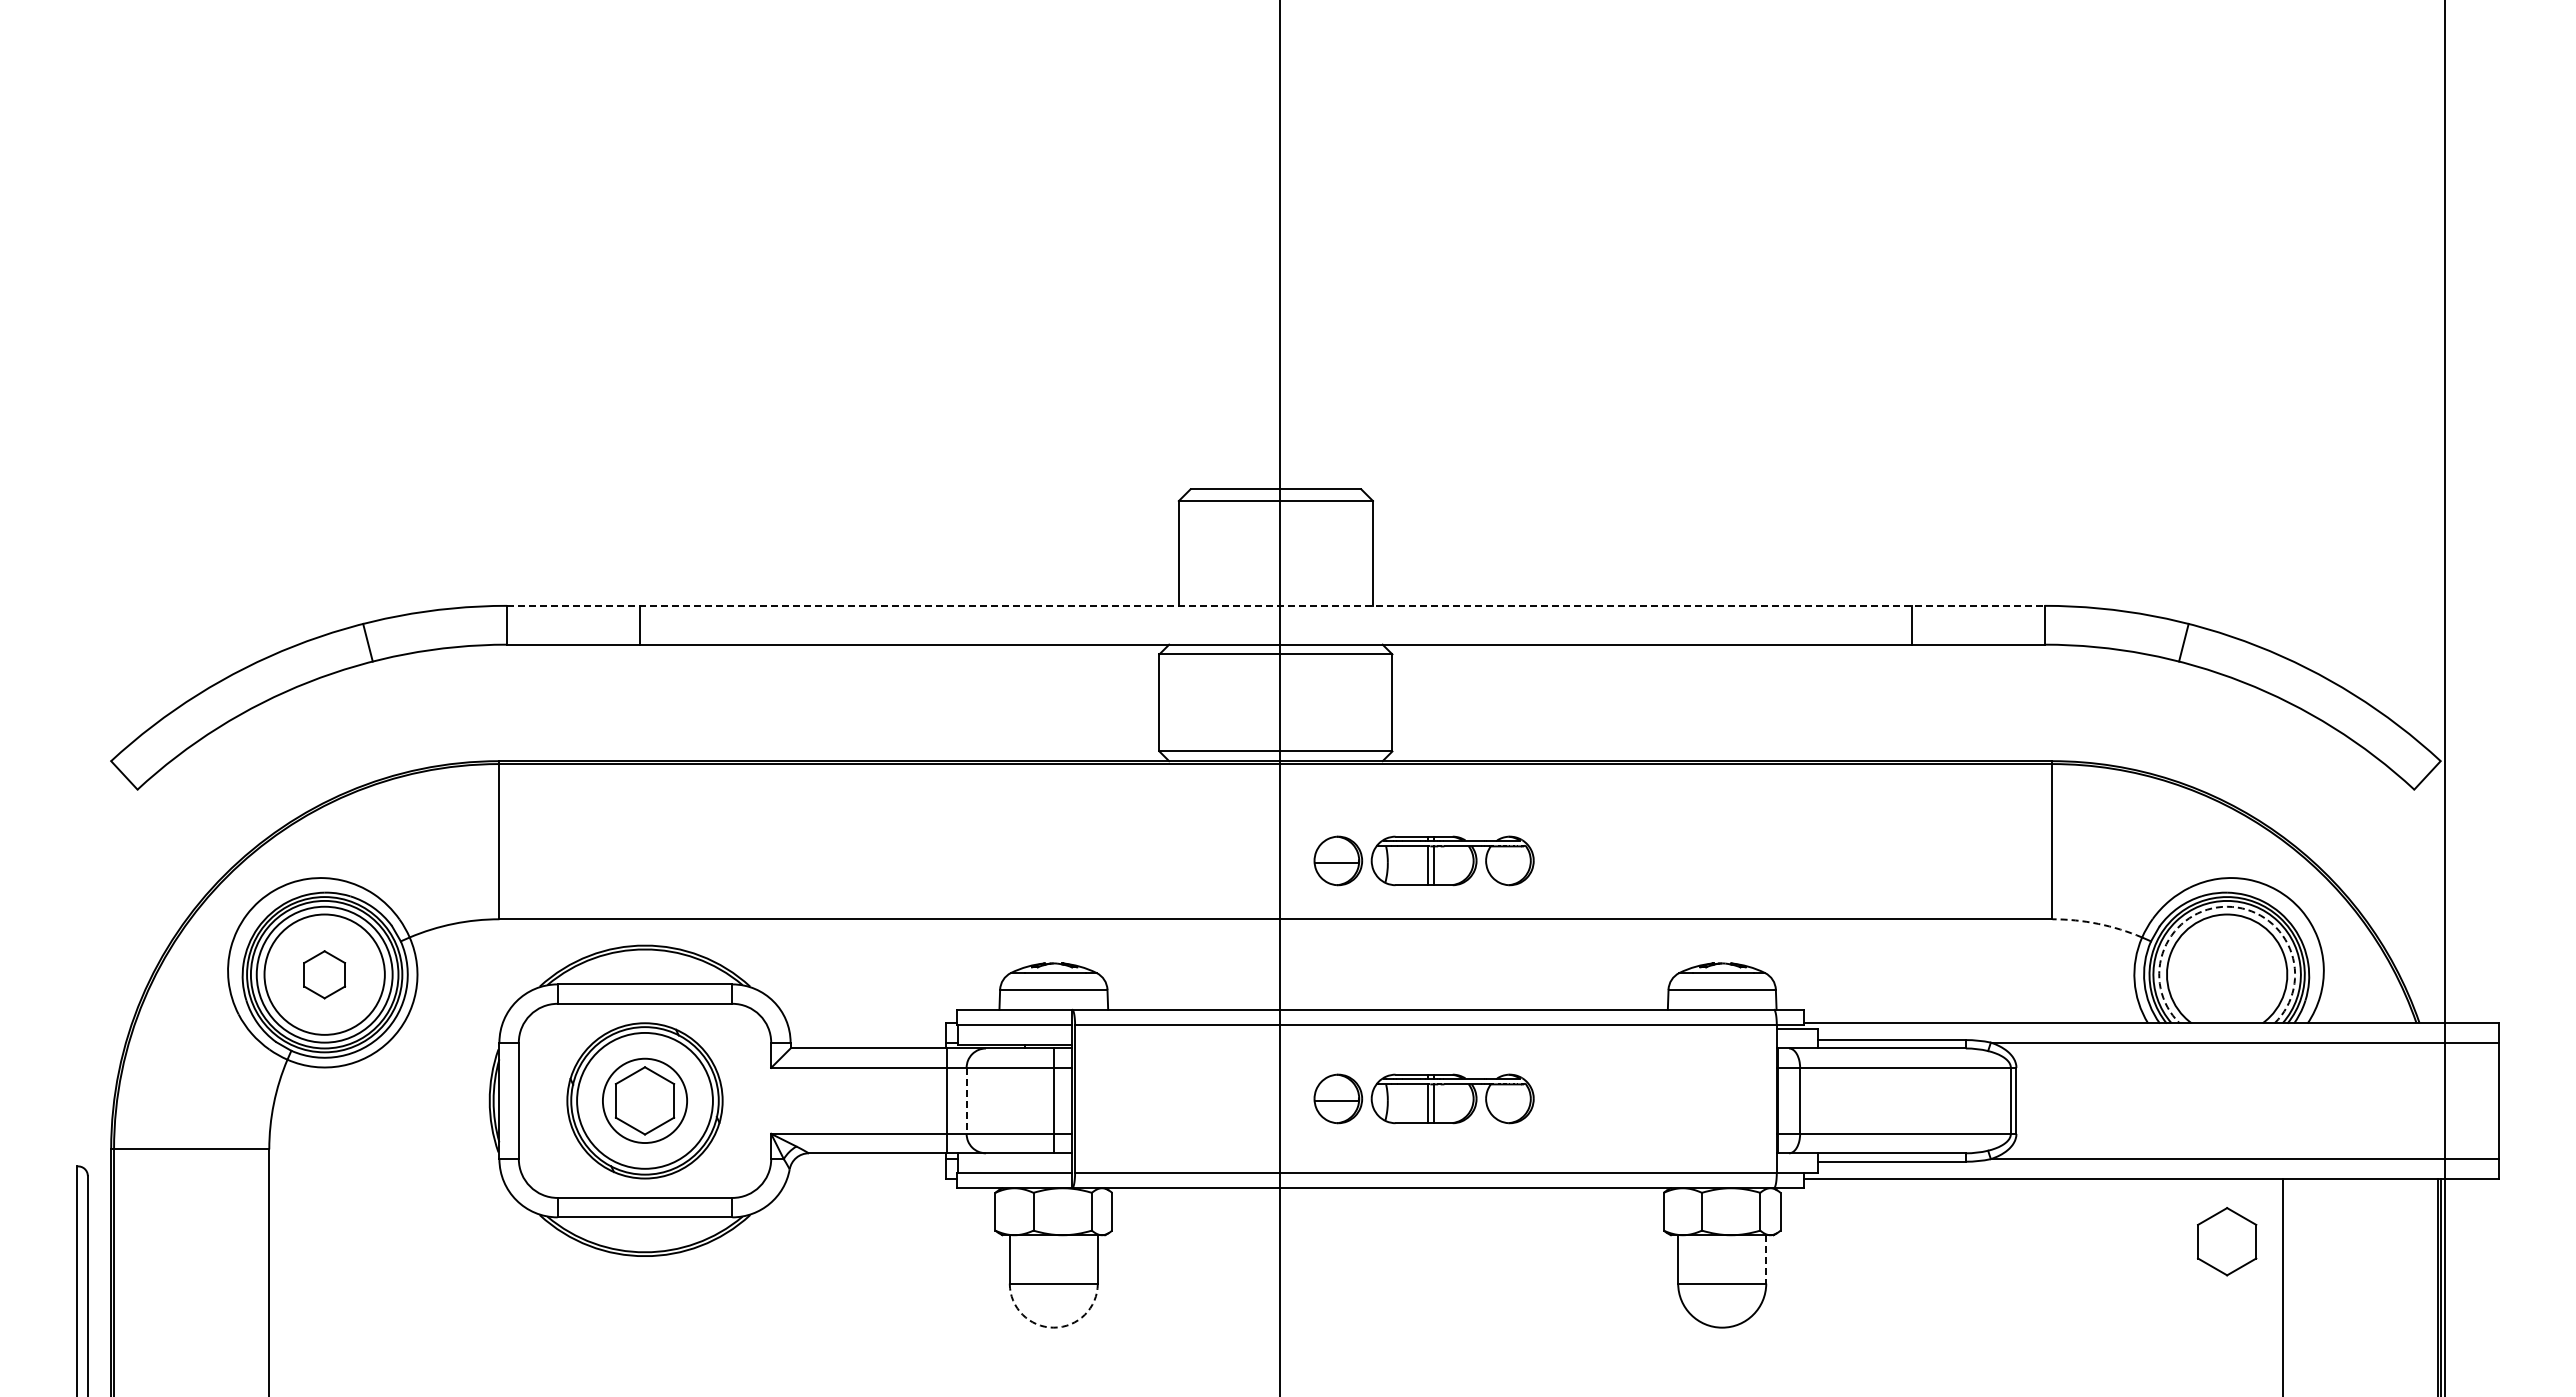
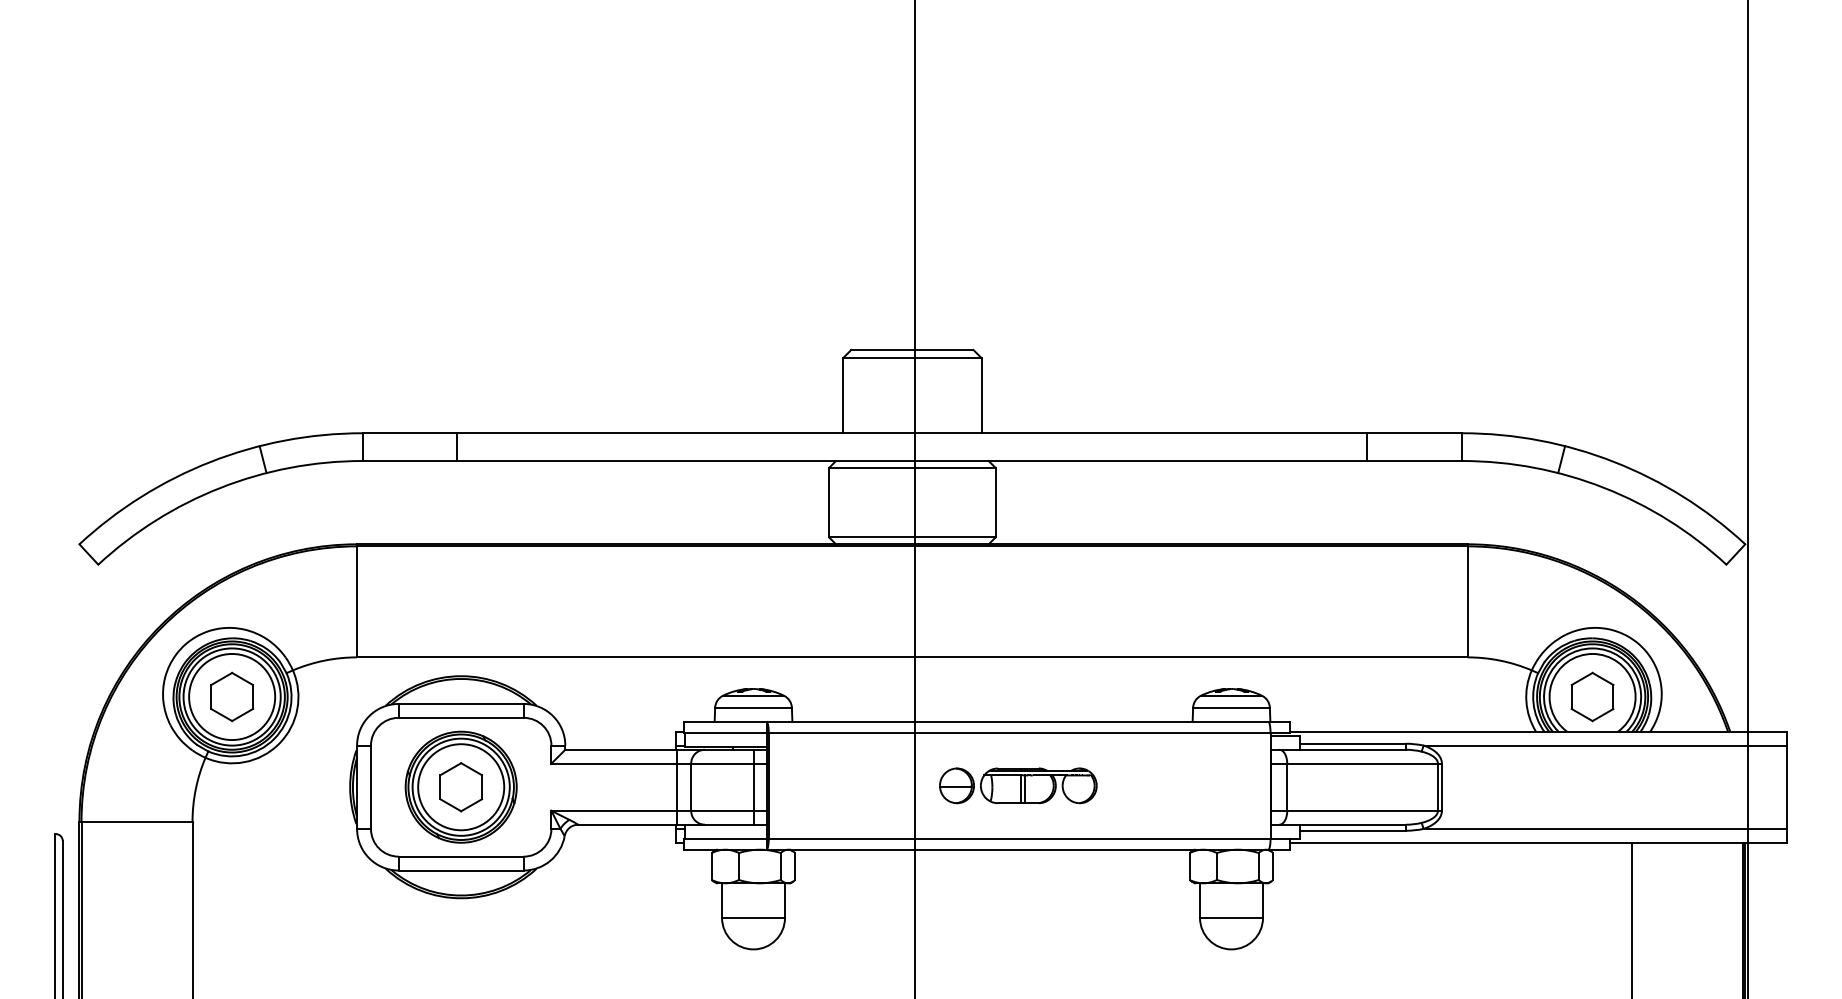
line: (1275, 605) -> (912, 432), dashed -> solid
part: (1423, 860) -> (1017, 615), removed
arc: (2227, 906) -> (1592, 648), dashed -> solid
arc: (2098, 923) -> (1500, 660), dashed -> solid
part: (324, 974) -> (232, 696), size x1.43
circle: (644, 1100) -> (460, 786), size x1.43
line: (966, 1101) -> (691, 787), dashed -> solid
part: (2227, 1241) -> (1592, 696), moved
line: (1766, 1259) -> (1263, 900), dashed -> solid
arc: (1053, 1327) -> (753, 949), dashed -> solid

